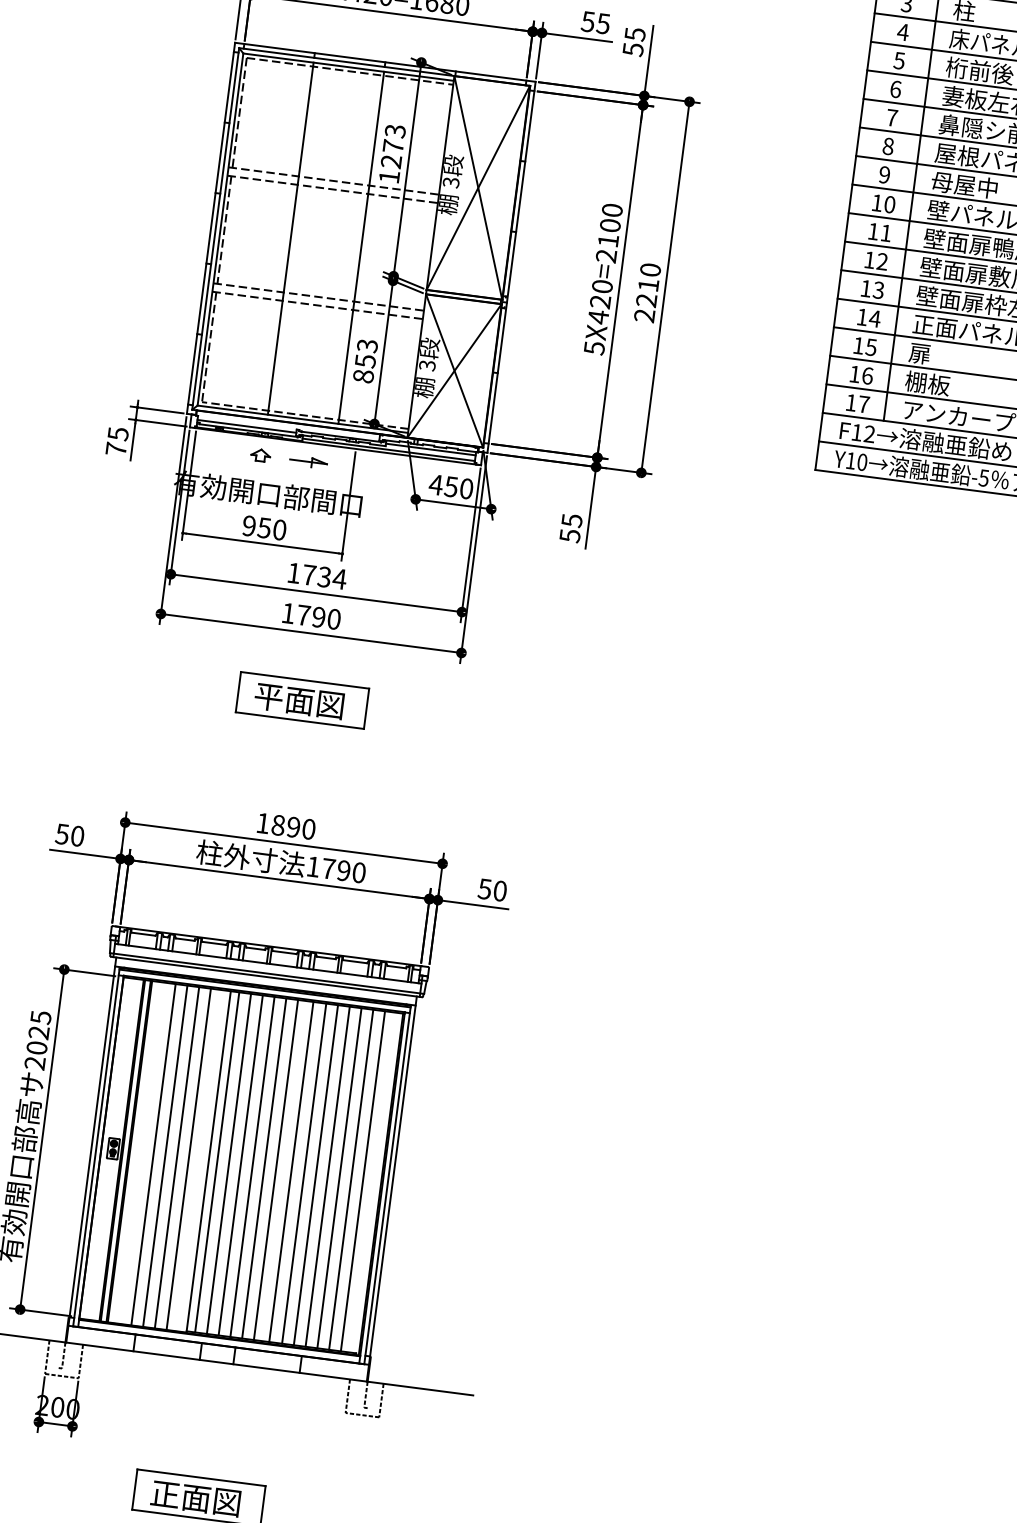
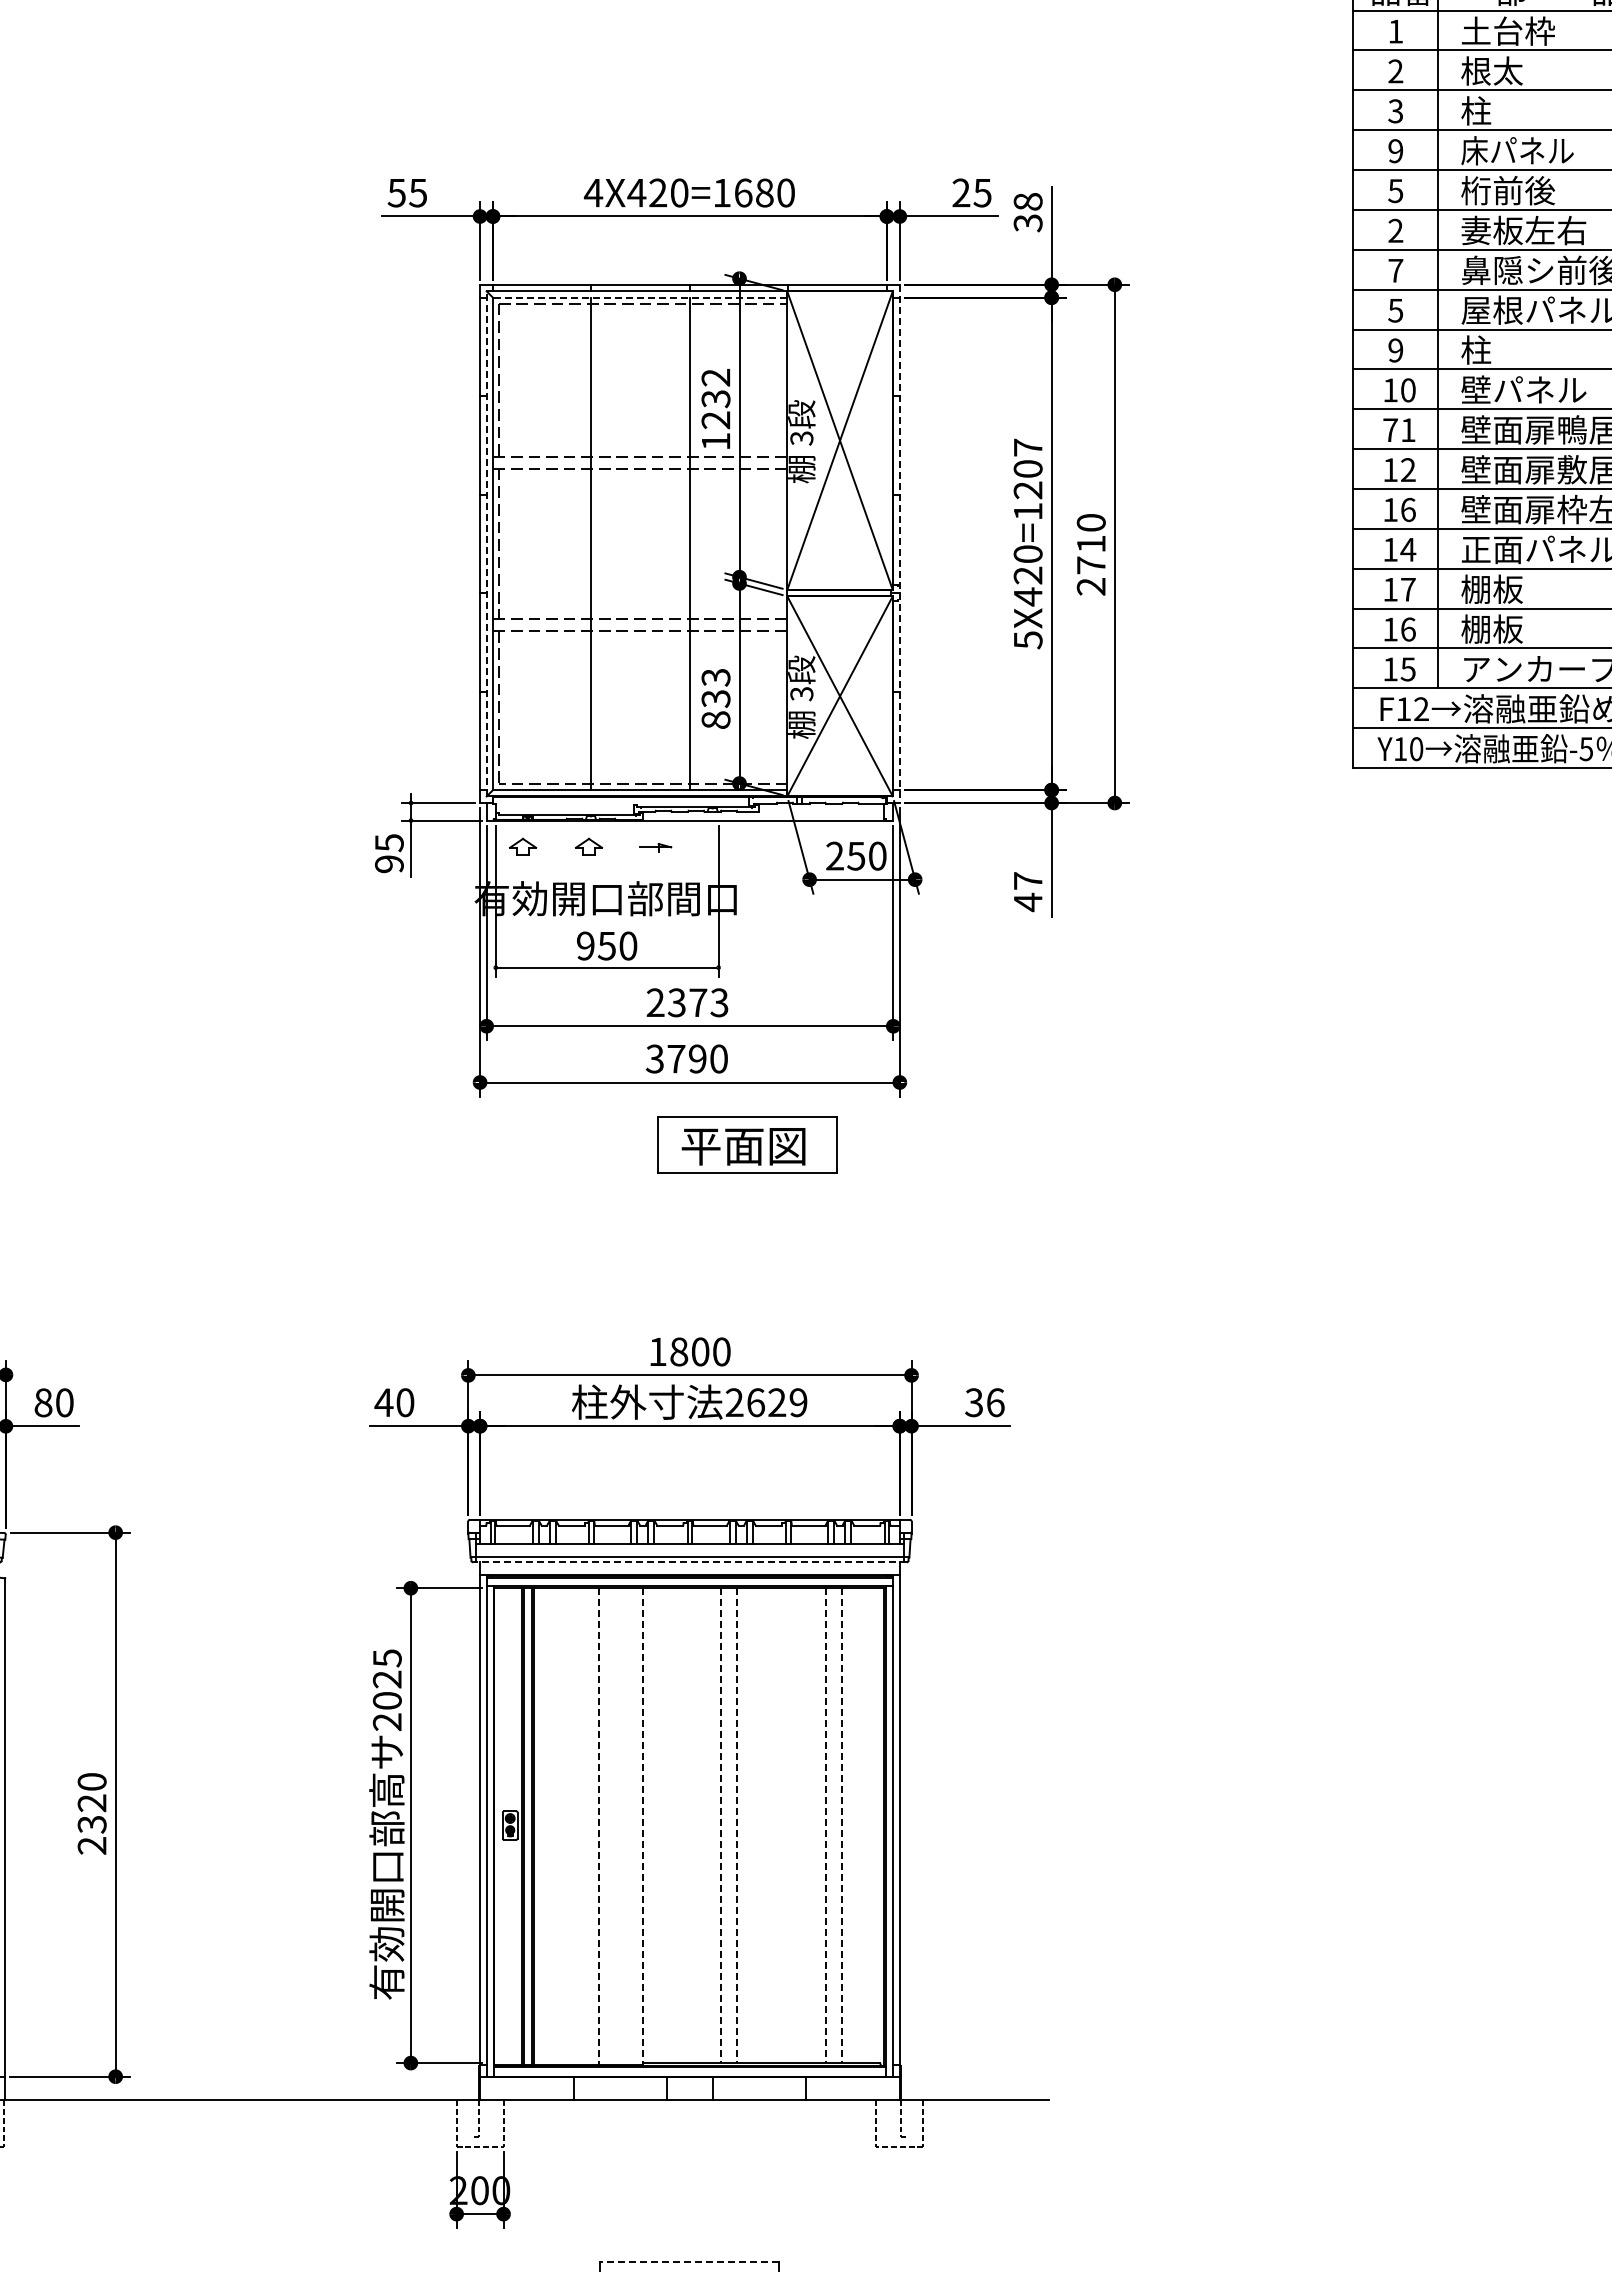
text: (588, 21) -> (961, 192), 55 -> 25
text: (902, 32) -> (1395, 151), 4 -> 9
text: (633, 41) -> (1027, 212), 55 -> 38
line: (348, 67) -> (640, 298), solid -> dashed
text: (895, 89) -> (1395, 230), 6 -> 2
text: (394, 138) -> (715, 388), 1273 -> 1232
text: (888, 146) -> (1395, 310), 8 -> 5
text: (963, 184) -> (1506, 349), 母屋中 -> 柱
line: (215, 228) -> (486, 543), solid -> dashed
text: (873, 231) -> (1390, 429), 11 -> 71
text: (608, 233) -> (1027, 479), 5X420=2100 -> 5X420=1207
line: (511, 267) -> (899, 544), solid -> dashed
text: (878, 289) -> (1407, 509), 13 -> 16
text: (646, 300) -> (1090, 565), 2210 -> 2710
text: (870, 347) -> (1407, 589), 15 -> 17
text: (930, 355) -> (1491, 589), 扉 -> 棚板
text: (365, 360) -> (715, 698), 853 -> 833
text: (863, 404) -> (1407, 669), 17 -> 15
line: (246, 426) -> (564, 809), removed
text: (115, 449) -> (388, 864), 75 -> 95
part: (213, 449) -> (523, 846), added
line: (388, 449) -> (763, 816), removed
line: (430, 449) -> (821, 808), removed
part: (308, 461) -> (655, 847), size x0.6
text: (435, 484) -> (834, 855), 450 -> 250
text: (571, 528) -> (1028, 892), 55 -> 47
text: (316, 575) -> (687, 1002), 1734 -> 2373
text: (288, 612) -> (654, 1058), 1790 -> 3790
part: (302, 699) -> (747, 1144), moved
text: (293, 827) -> (700, 1351), 1890 -> 1800
text: (62, 834) -> (383, 1402), 50 -> 40
text: (336, 869) -> (766, 1402), 1790 -> 2629
text: (493, 890) -> (985, 1402), 50 -> 36
line: (266, 977) -> (689, 1562), solid -> dashed
line: (153, 1154) -> (566, 1826), removed
line: (165, 1156) -> (582, 1826), removed
line: (177, 1158) -> (599, 1827), solid -> dashed
line: (188, 1159) -> (615, 1826), removed
line: (208, 1162) -> (643, 1827), solid -> dashed
line: (217, 1162) -> (655, 1825), removed
line: (228, 1163) -> (671, 1825), removed
line: (241, 1165) -> (688, 1825), removed
line: (252, 1166) -> (704, 1825), removed
line: (263, 1168) -> (720, 1826), solid -> dashed
line: (276, 1170) -> (737, 1826), solid -> dashed
line: (291, 1171) -> (758, 1825), removed
line: (304, 1173) -> (776, 1825), removed
line: (316, 1175) -> (793, 1825), removed
line: (327, 1176) -> (809, 1825), removed
line: (339, 1178) -> (825, 1826), solid -> dashed
line: (351, 1180) -> (842, 1826), solid -> dashed
line: (362, 1181) -> (858, 1825), removed
line: (201, 1477) -> (689, 2261), solid -> dashed

